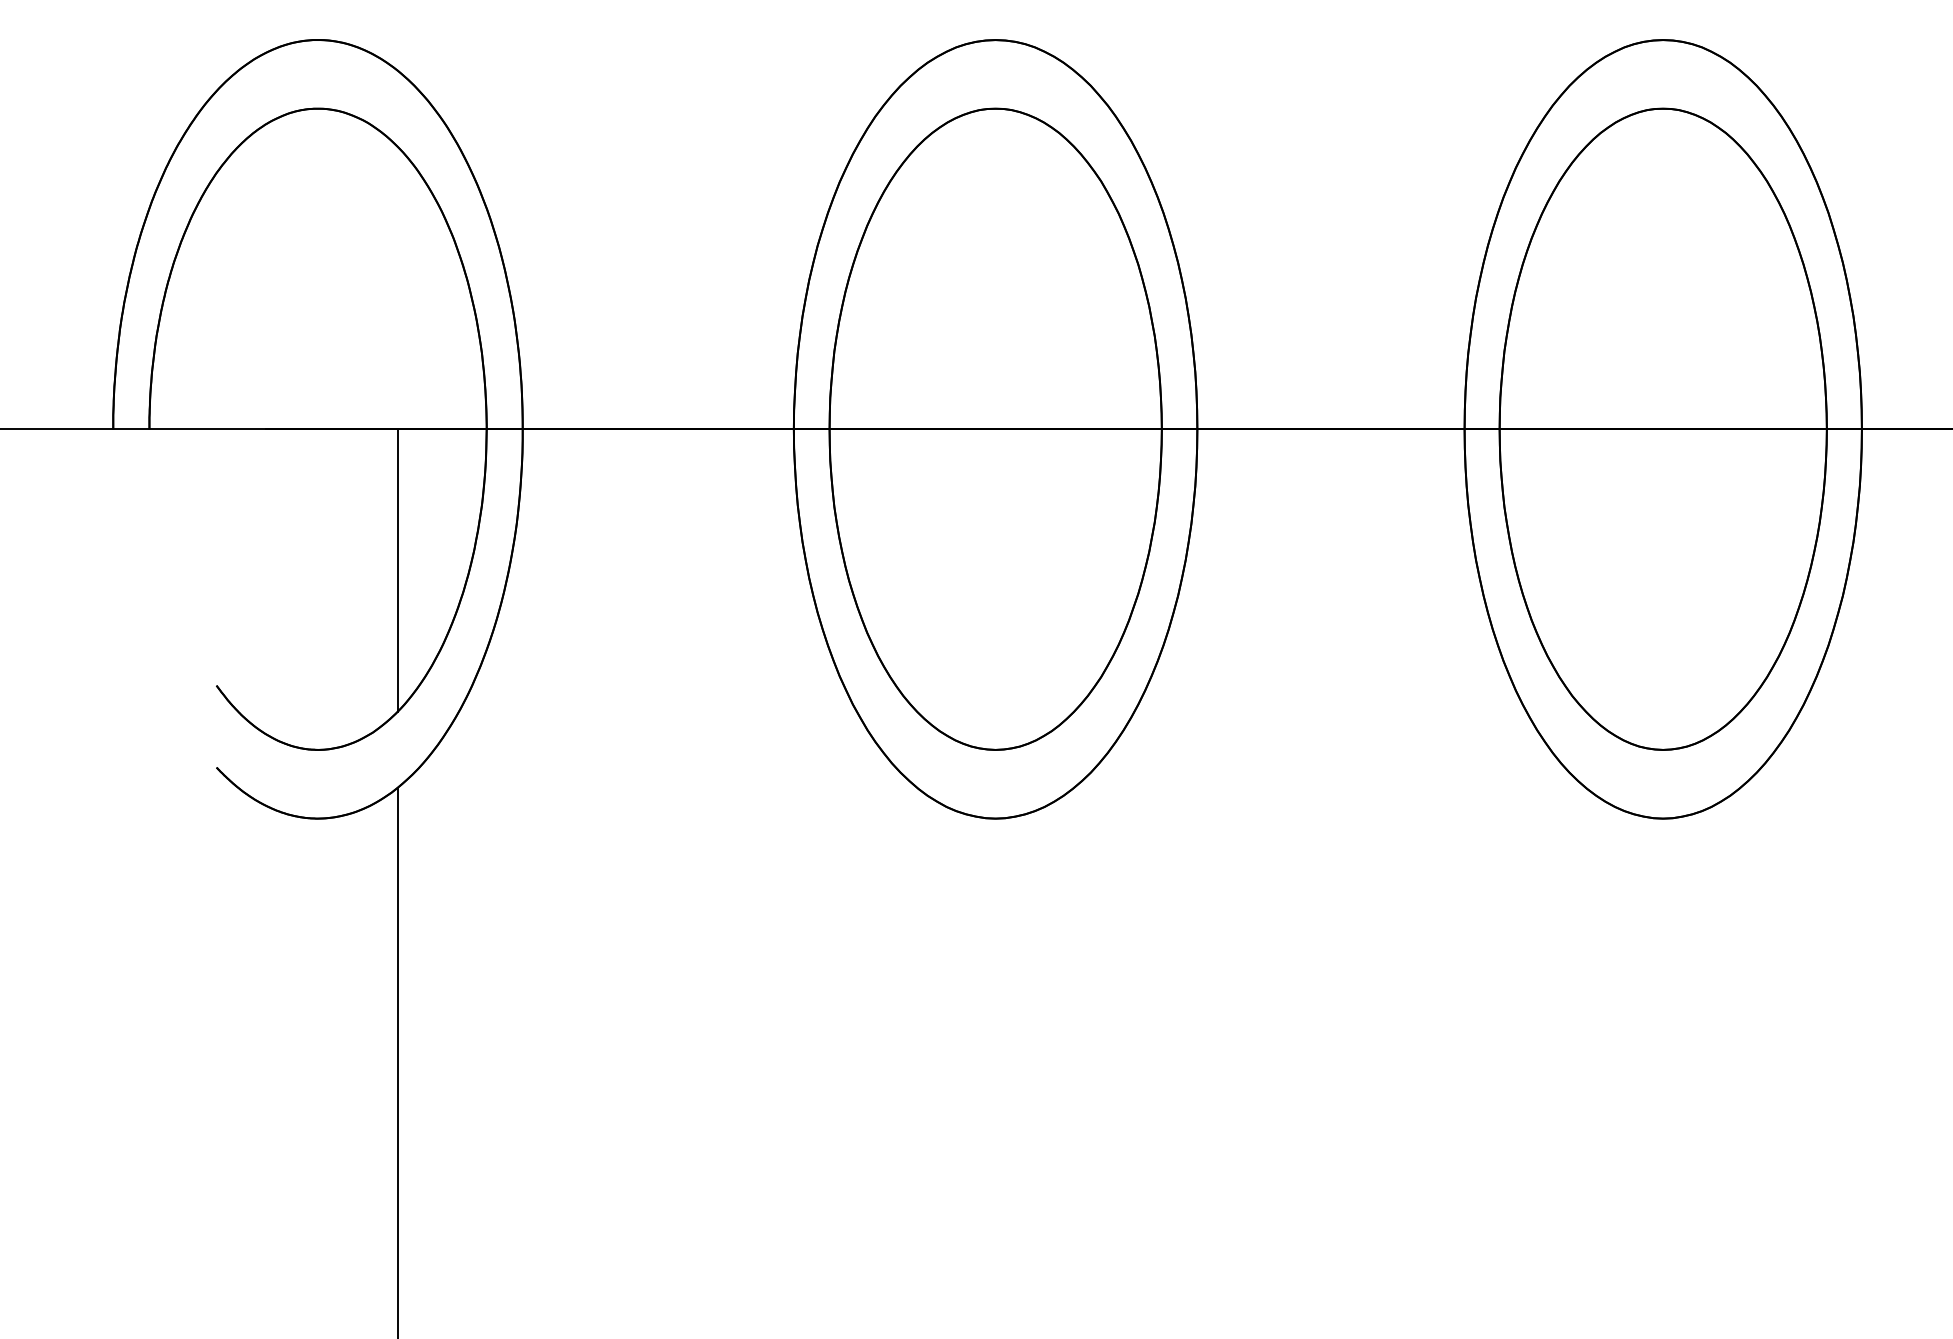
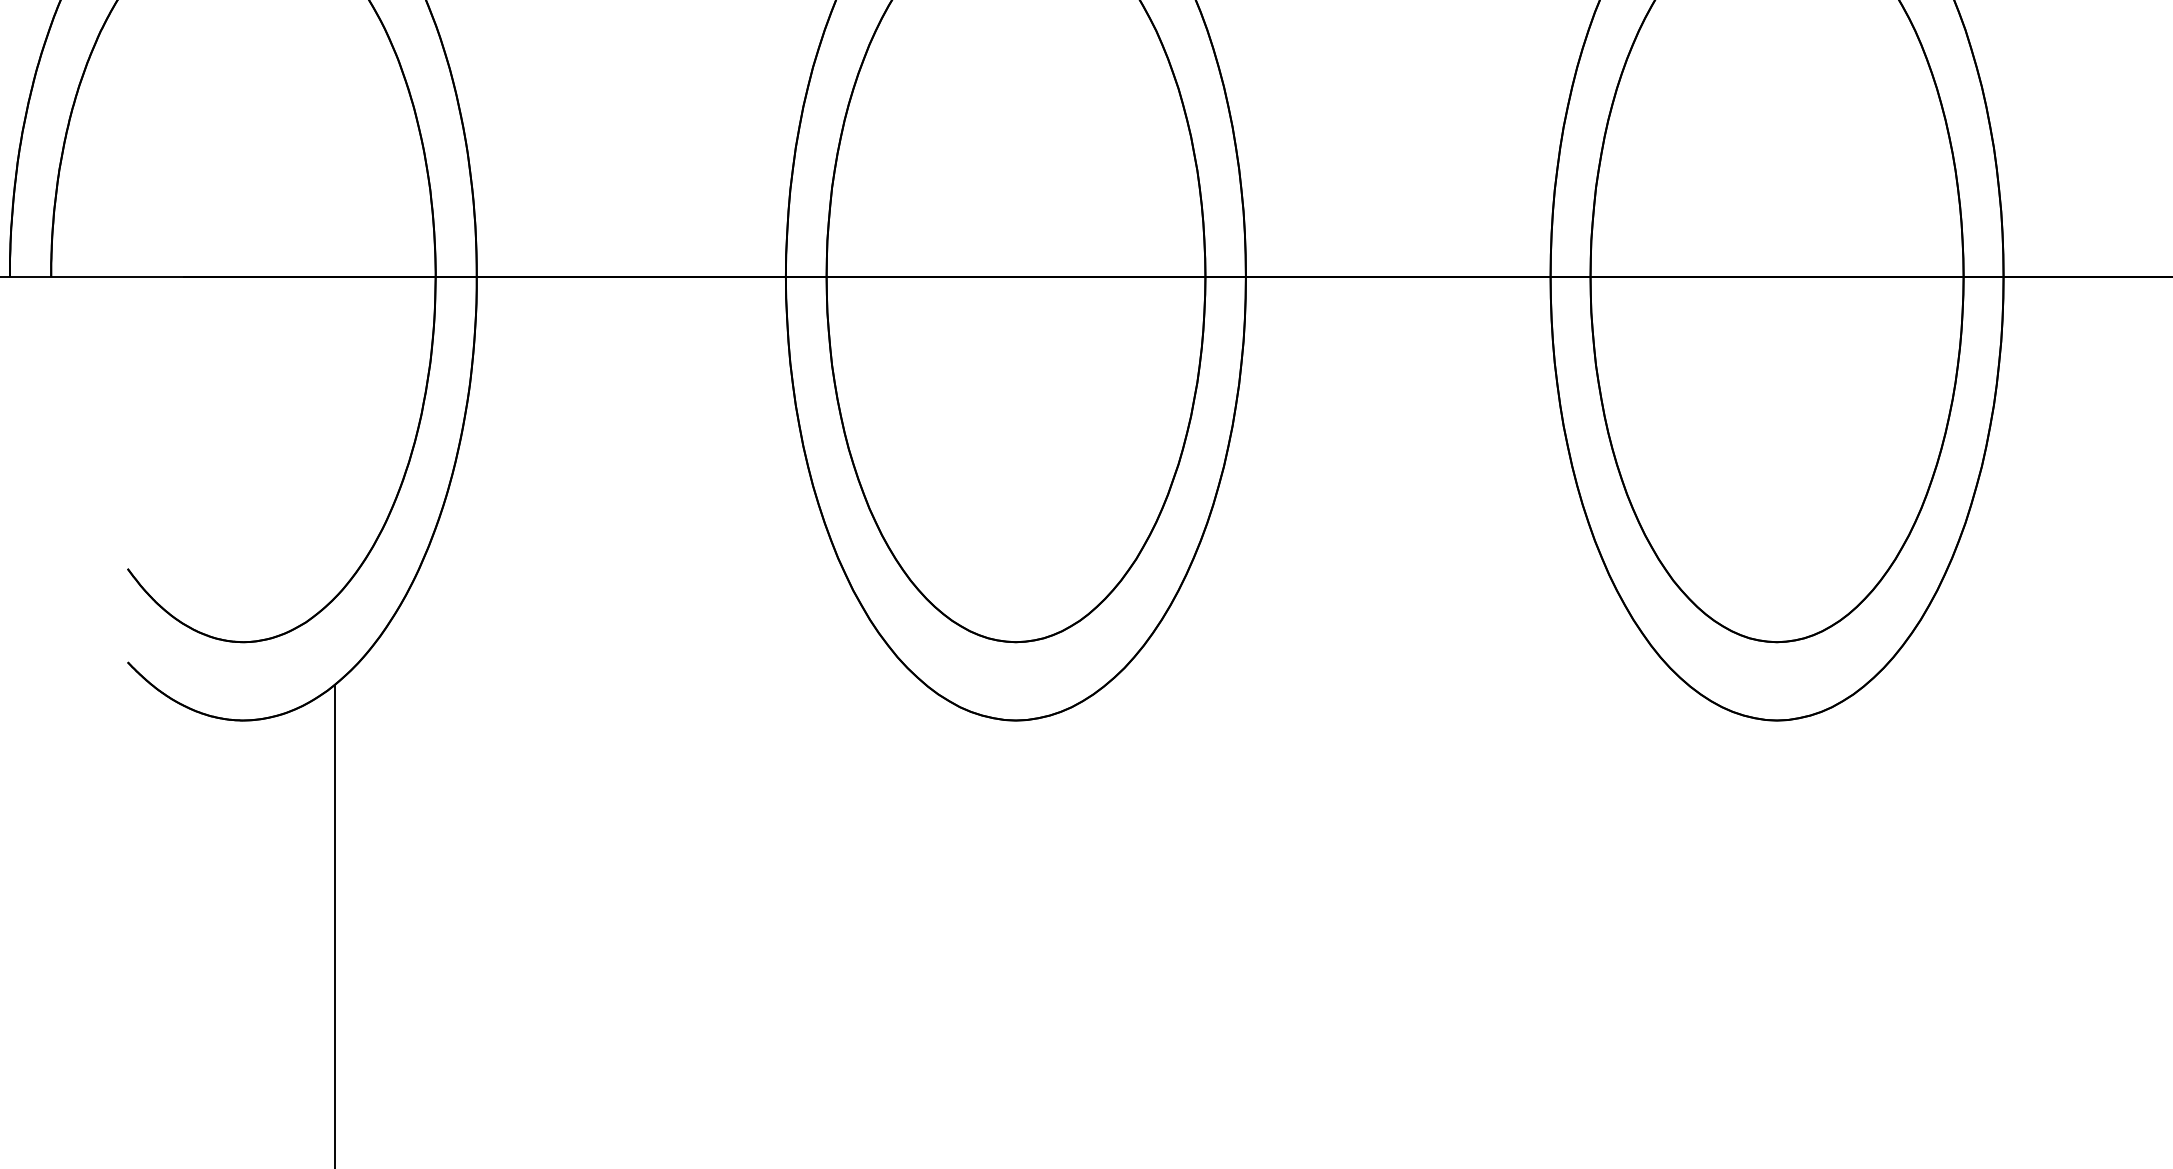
line: (397, 570) -> (333, 437), removed

